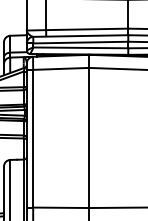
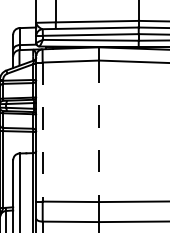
line: (89, 138) -> (99, 131), solid -> dashed
line: (32, 139) -> (42, 132), solid -> dashed

